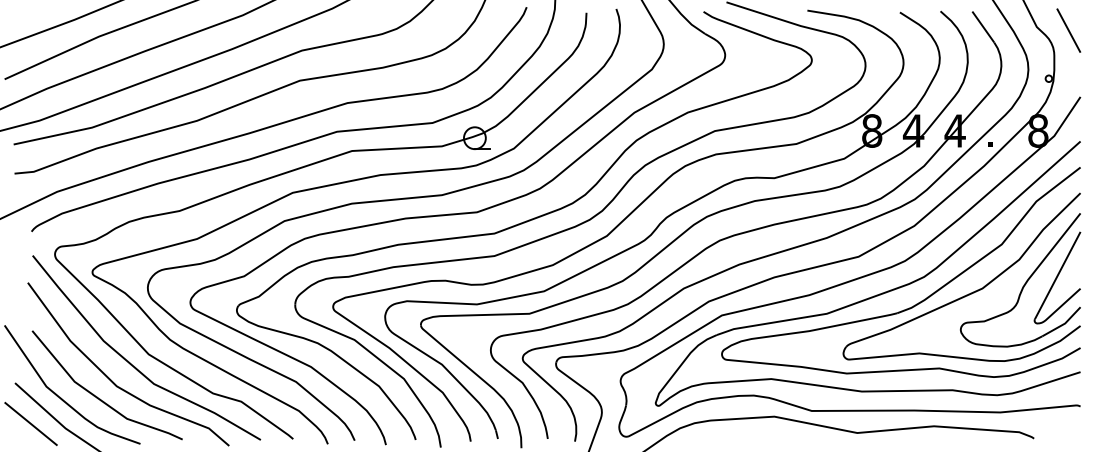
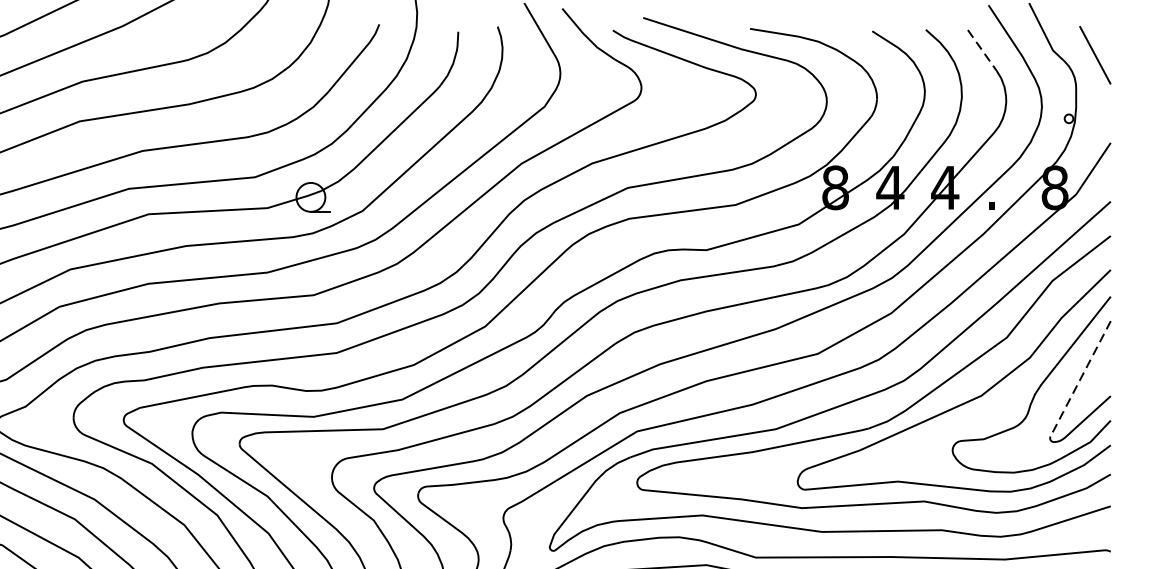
line: (983, 27) -> (982, 51), solid -> dashed
line: (1057, 276) -> (1080, 379), solid -> dashed

